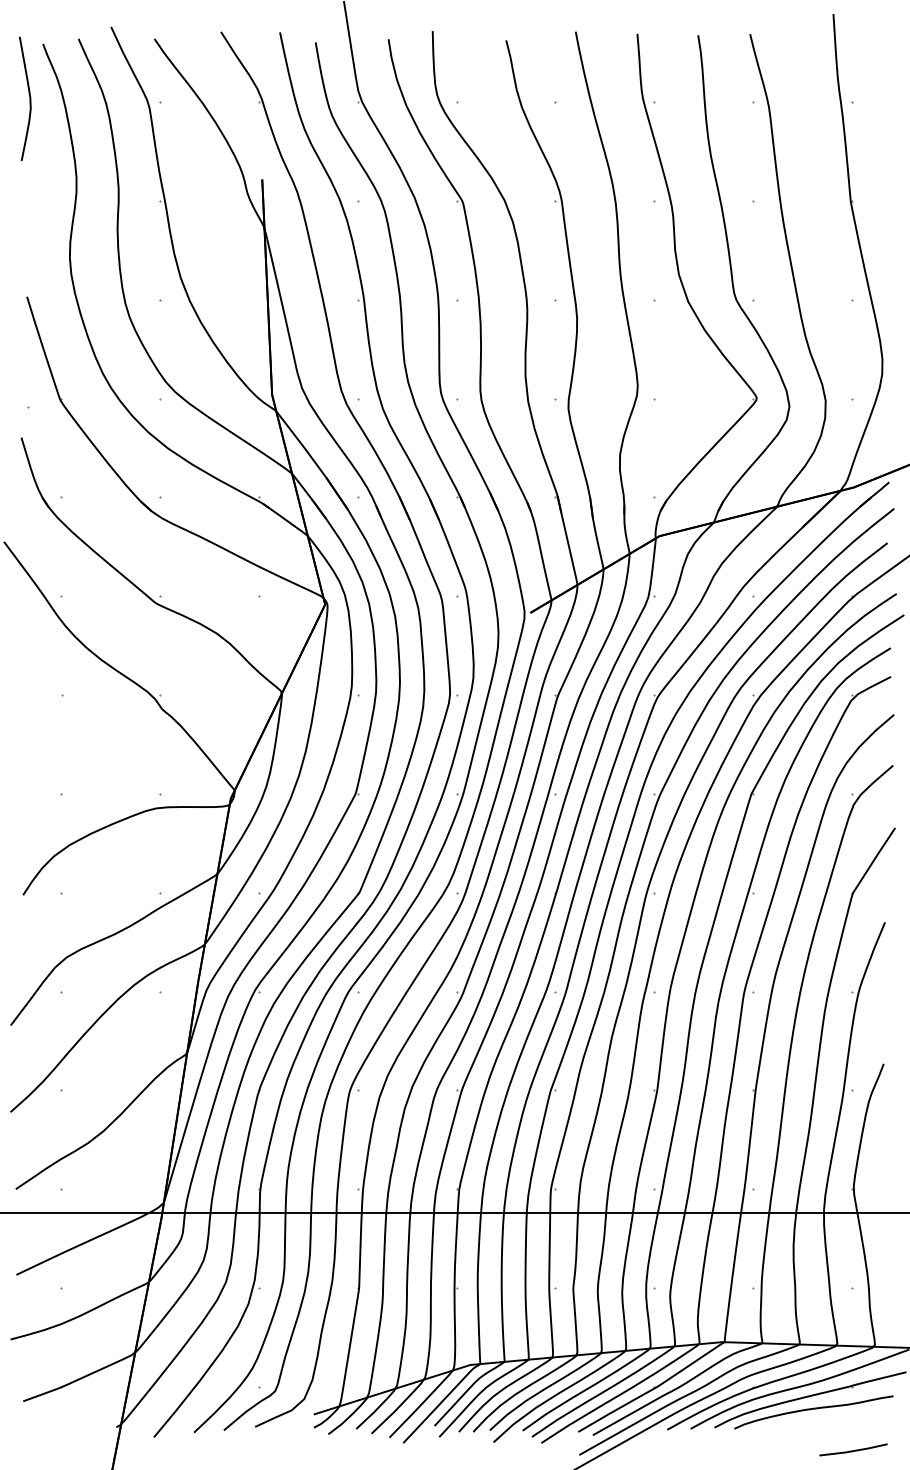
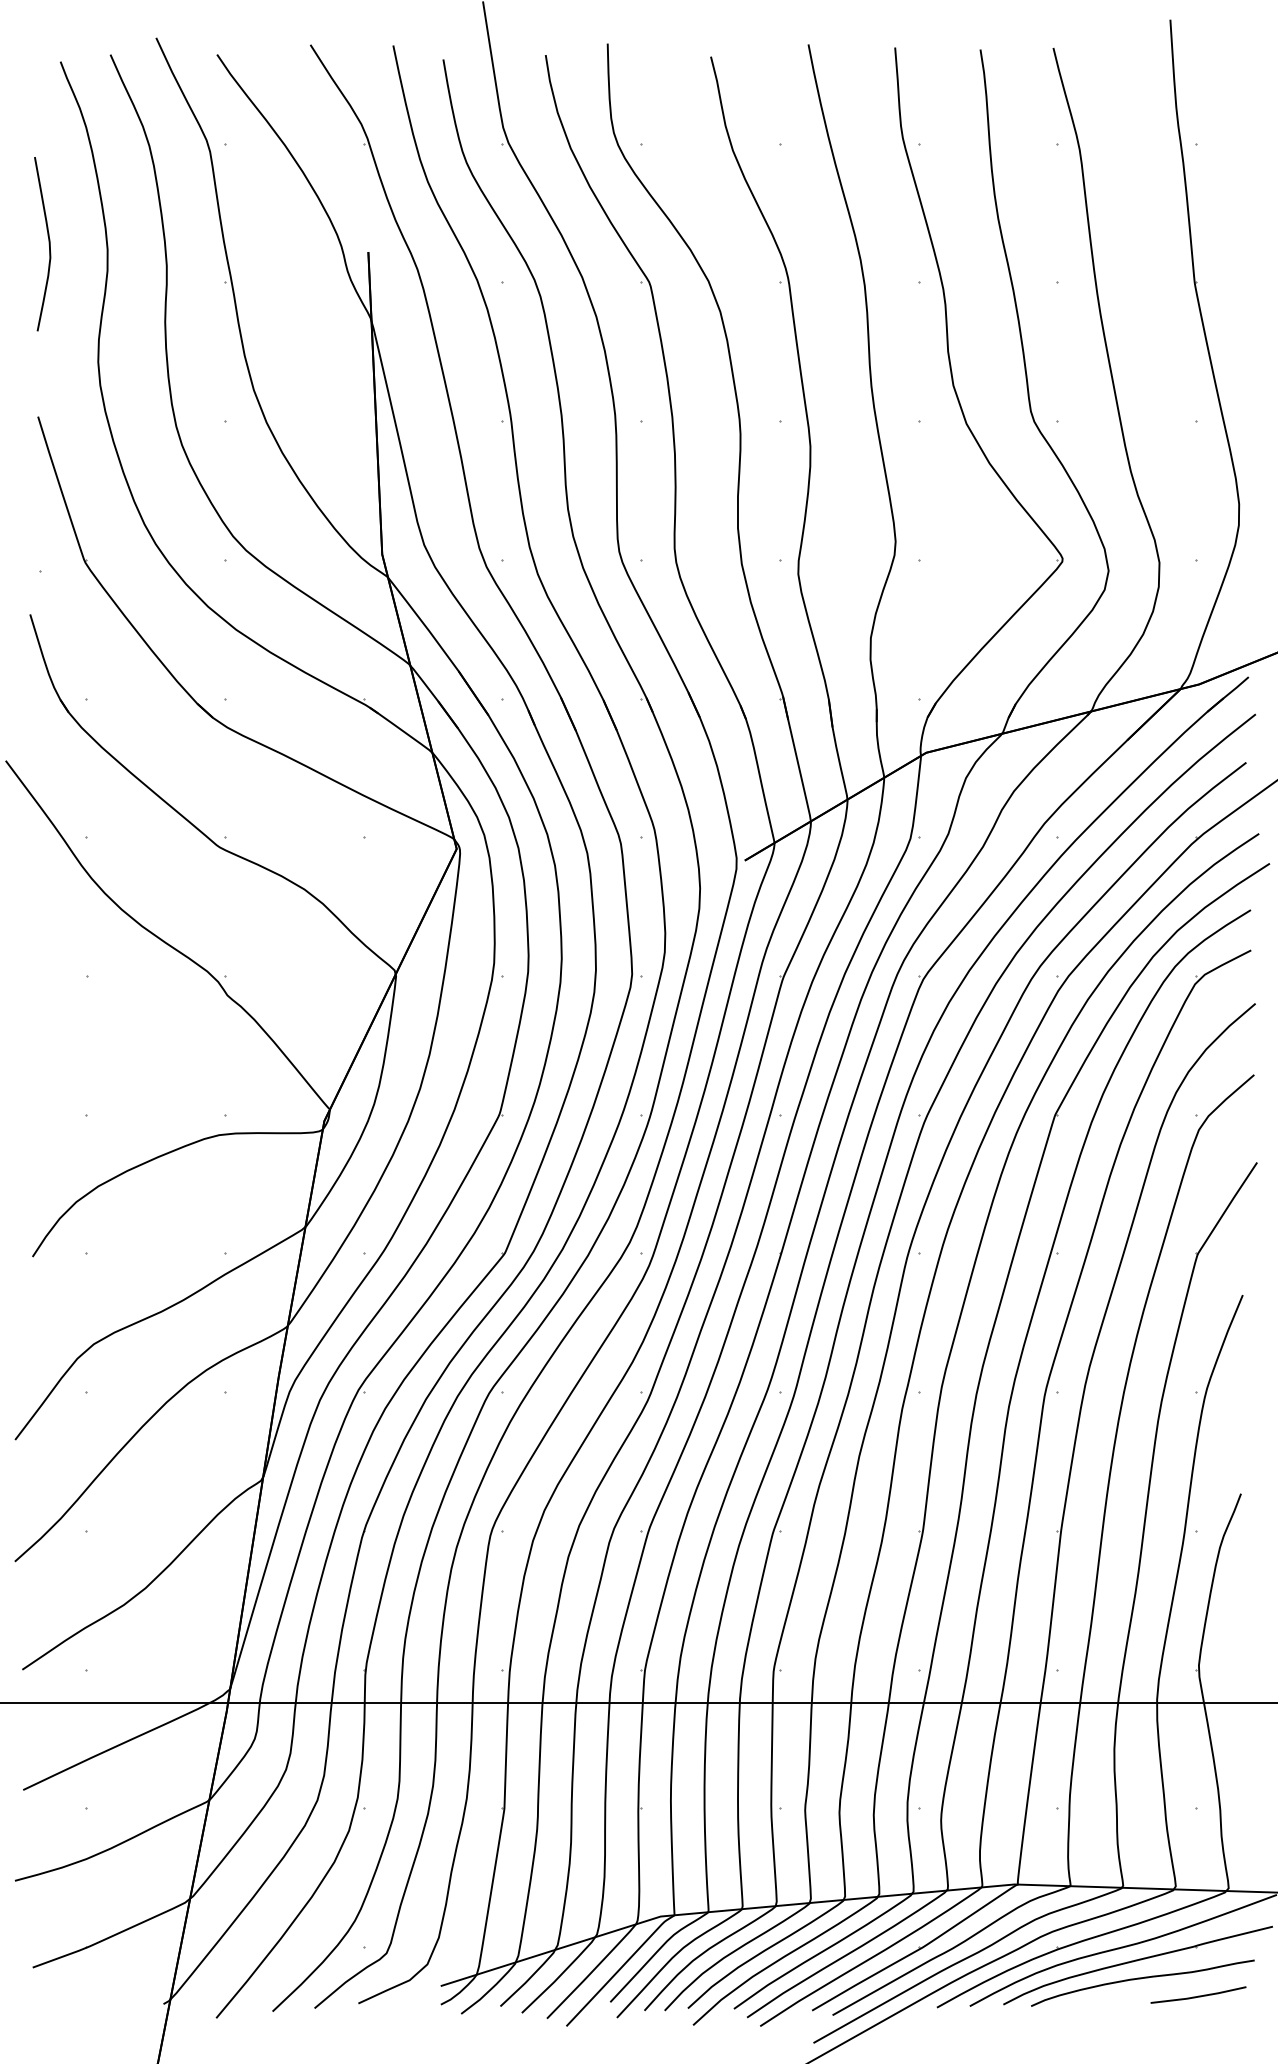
curve: (29, 98) -> (48, 243), moved
line: (853, 1450) -> (1198, 1995), moved

